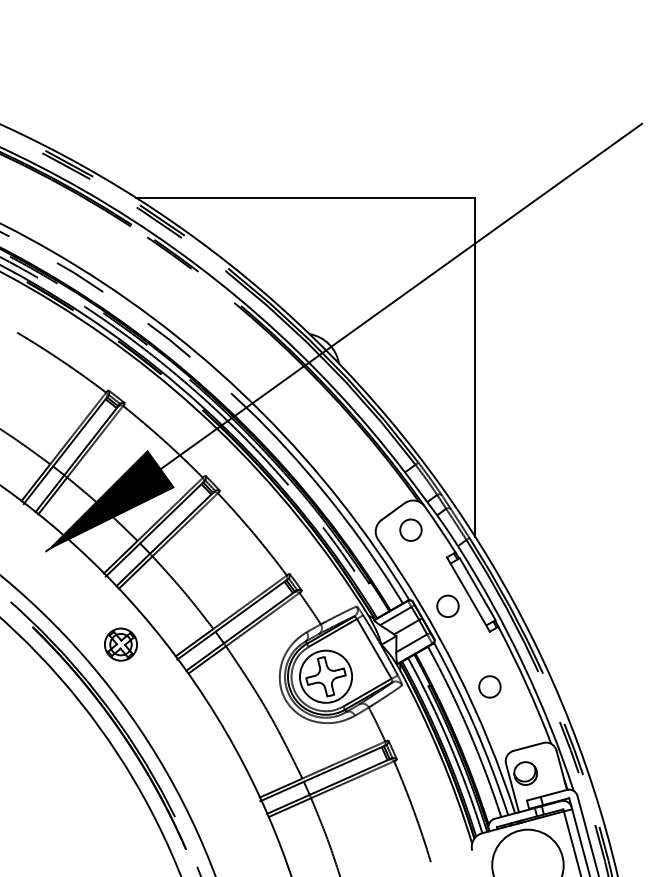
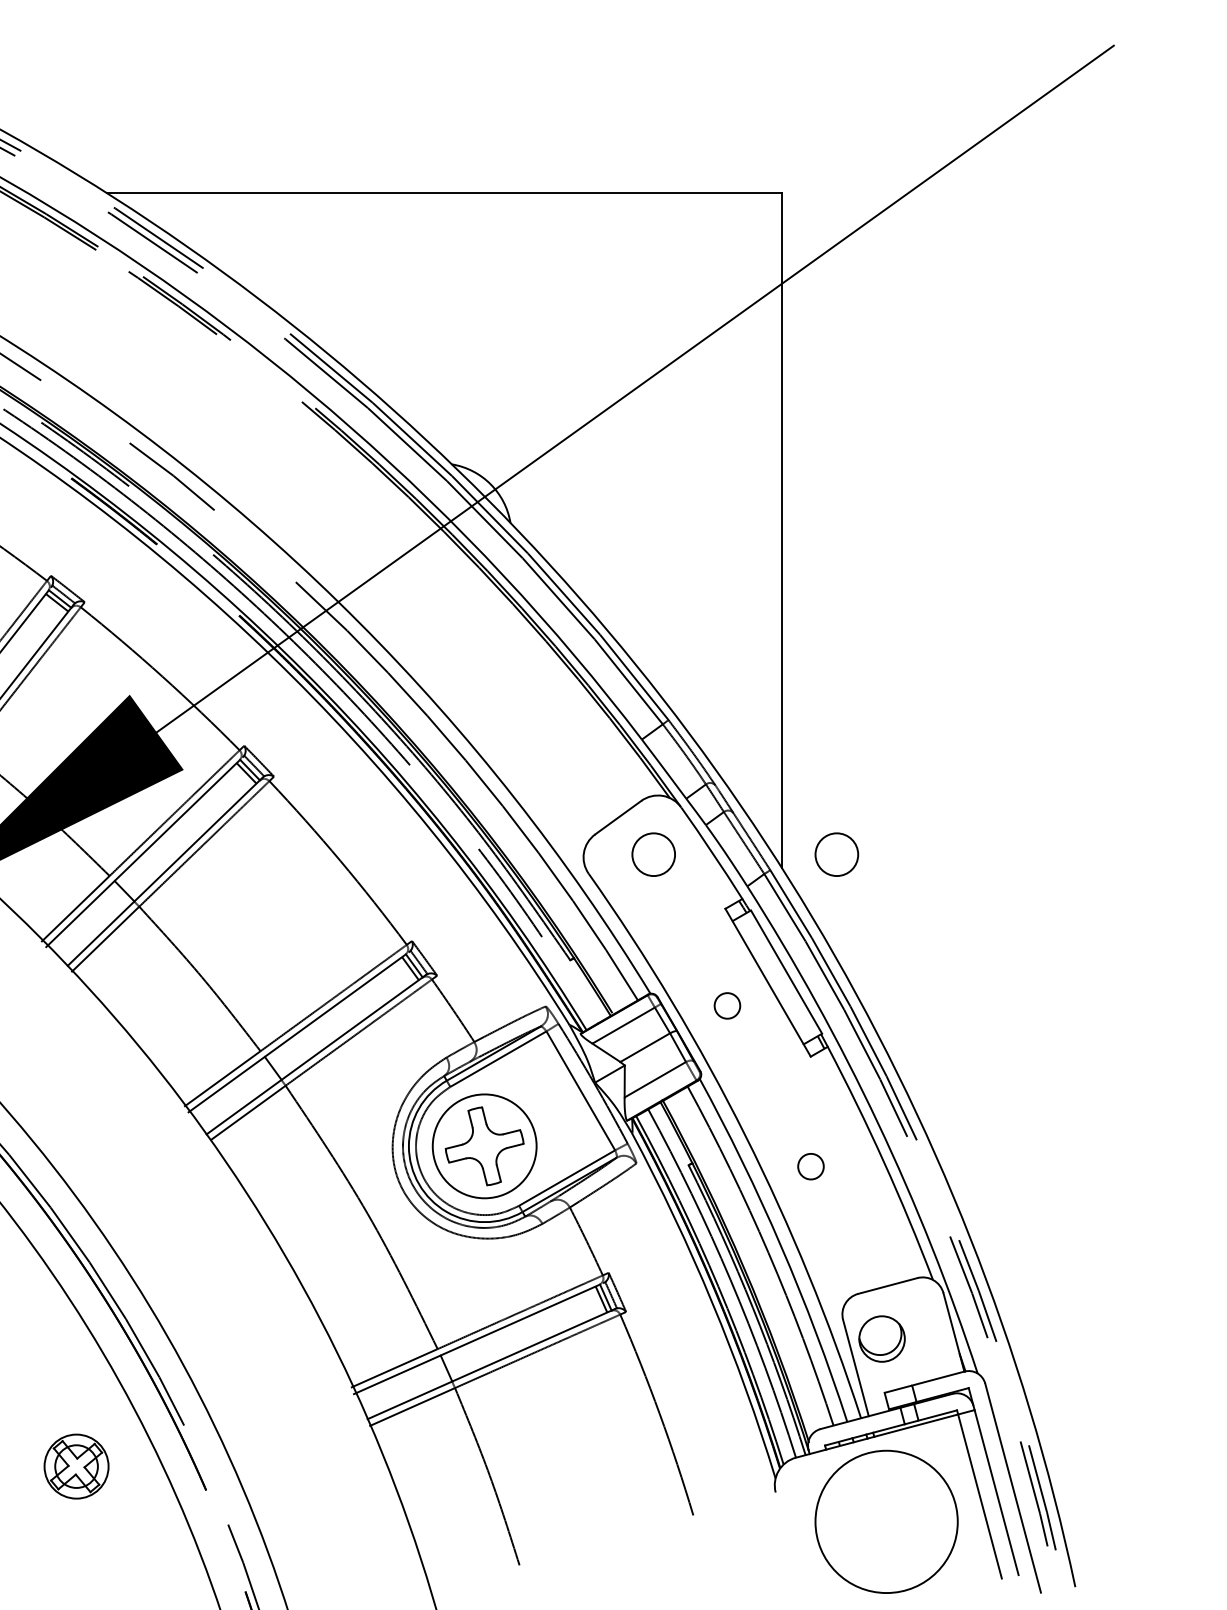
circle: (502, 529) -> (835, 853), added
circle: (447, 605) -> (726, 1004), size x0.6
part: (120, 644) -> (75, 1466), moved
circle: (489, 686) -> (810, 1165), size x0.6

